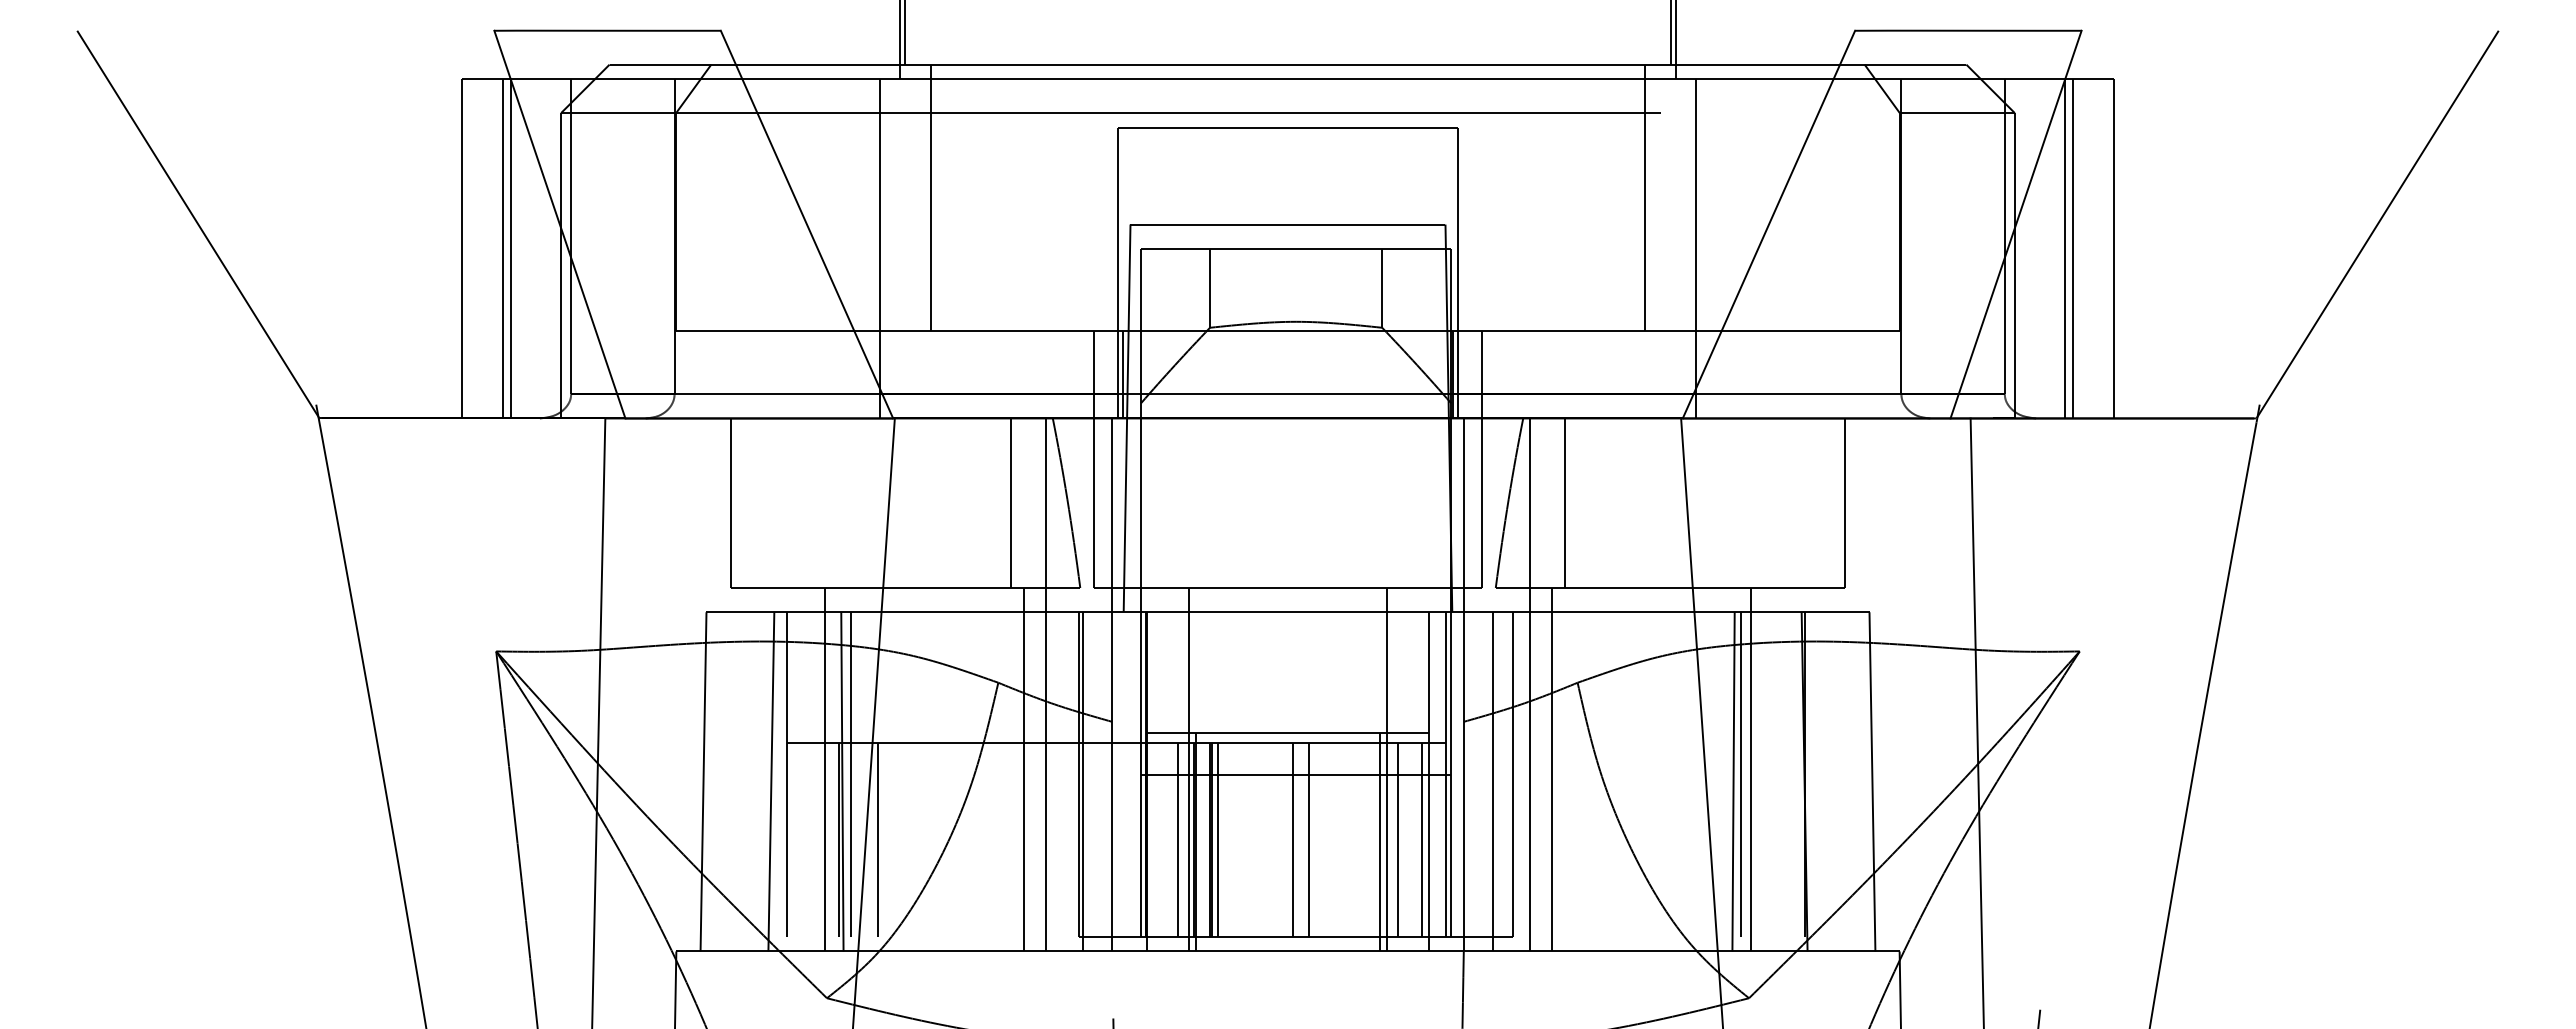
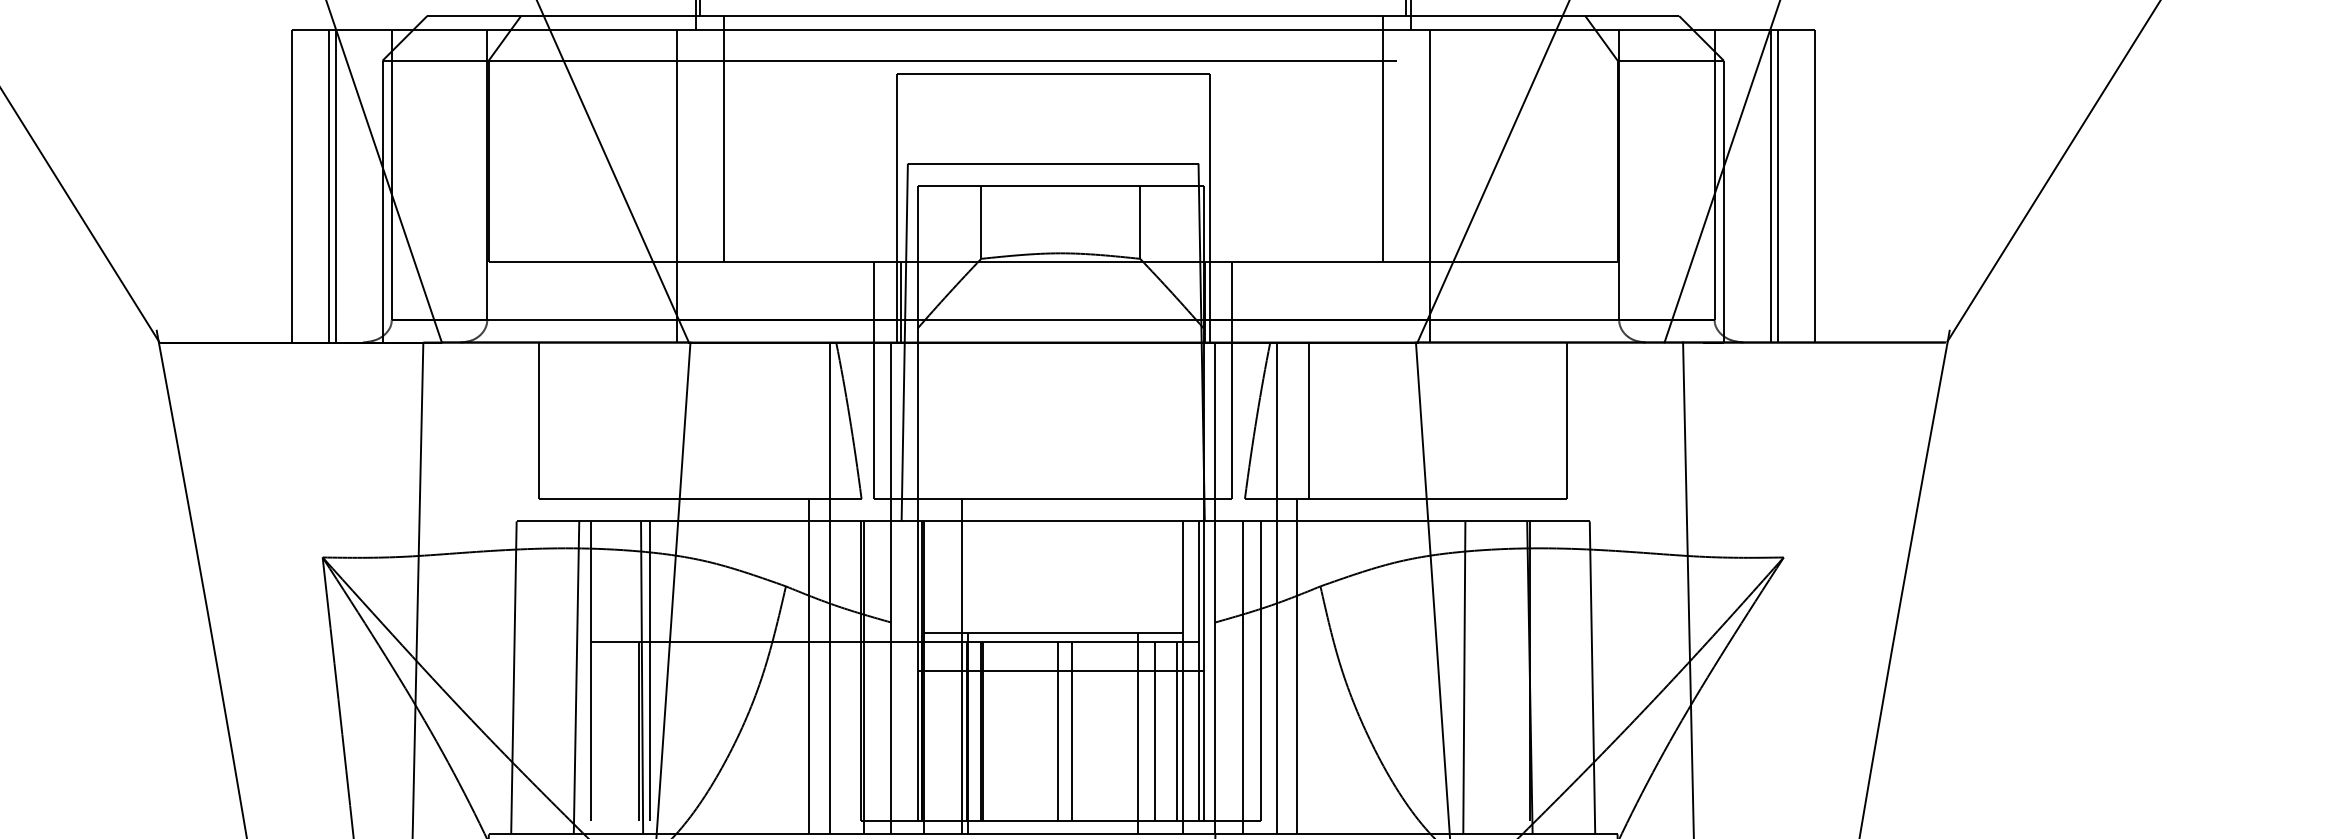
line: (1011, 503) -> (798, 420), removed
line: (825, 769) -> (626, 666), removed
line: (1387, 769) -> (1145, 666), removed
line: (1750, 769) -> (1479, 666), removed
line: (1741, 774) -> (1471, 671), removed
line: (878, 839) -> (675, 731), removed
line: (1177, 839) -> (951, 731), removed
line: (1218, 839) -> (989, 731), removed

